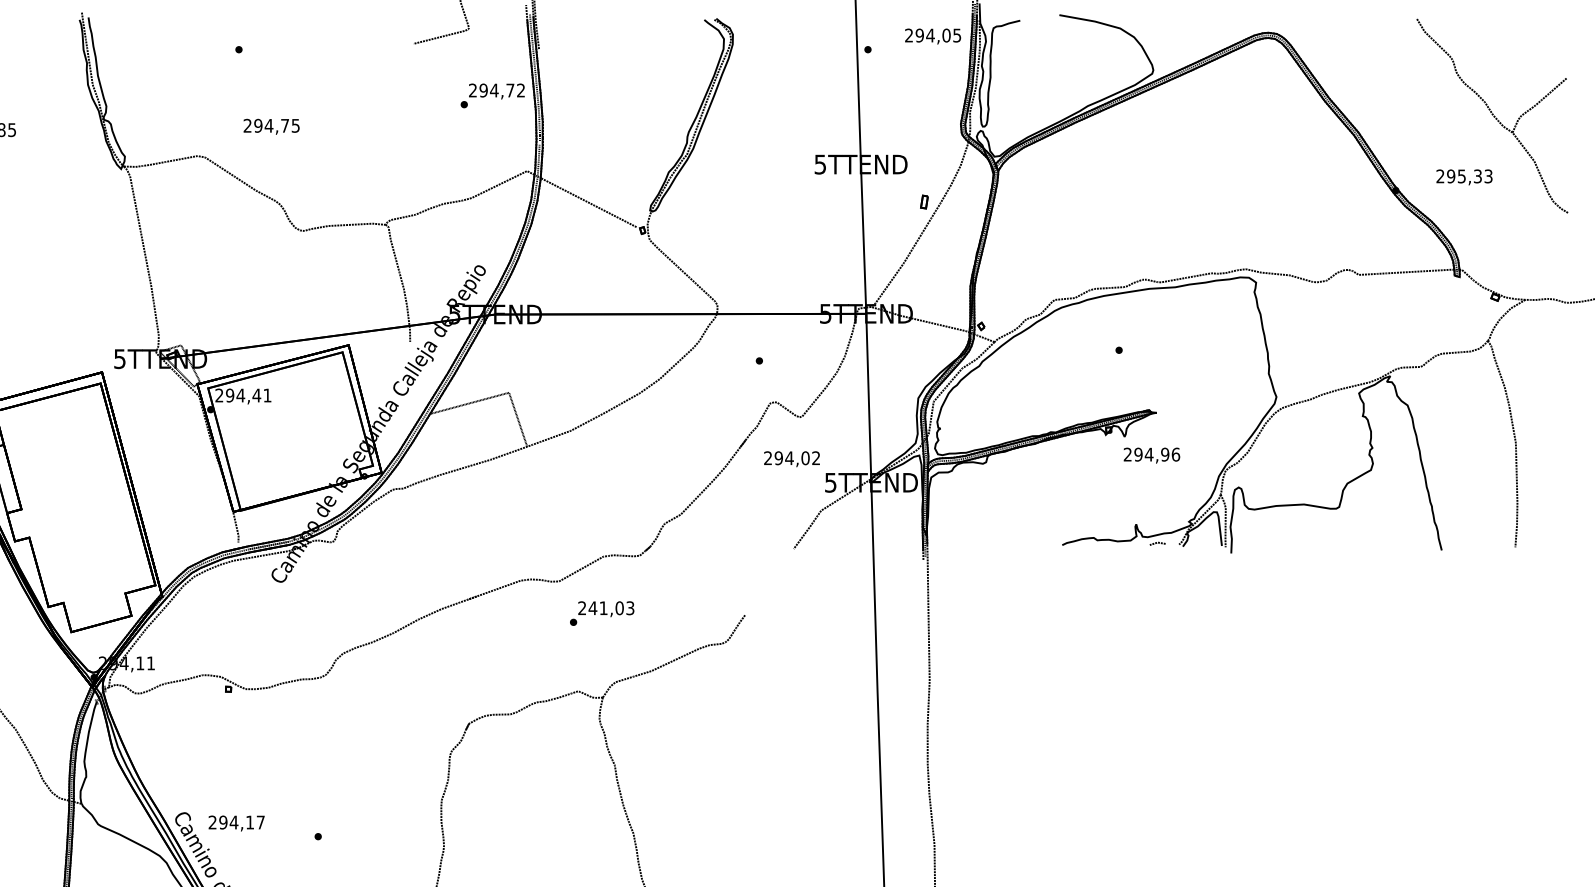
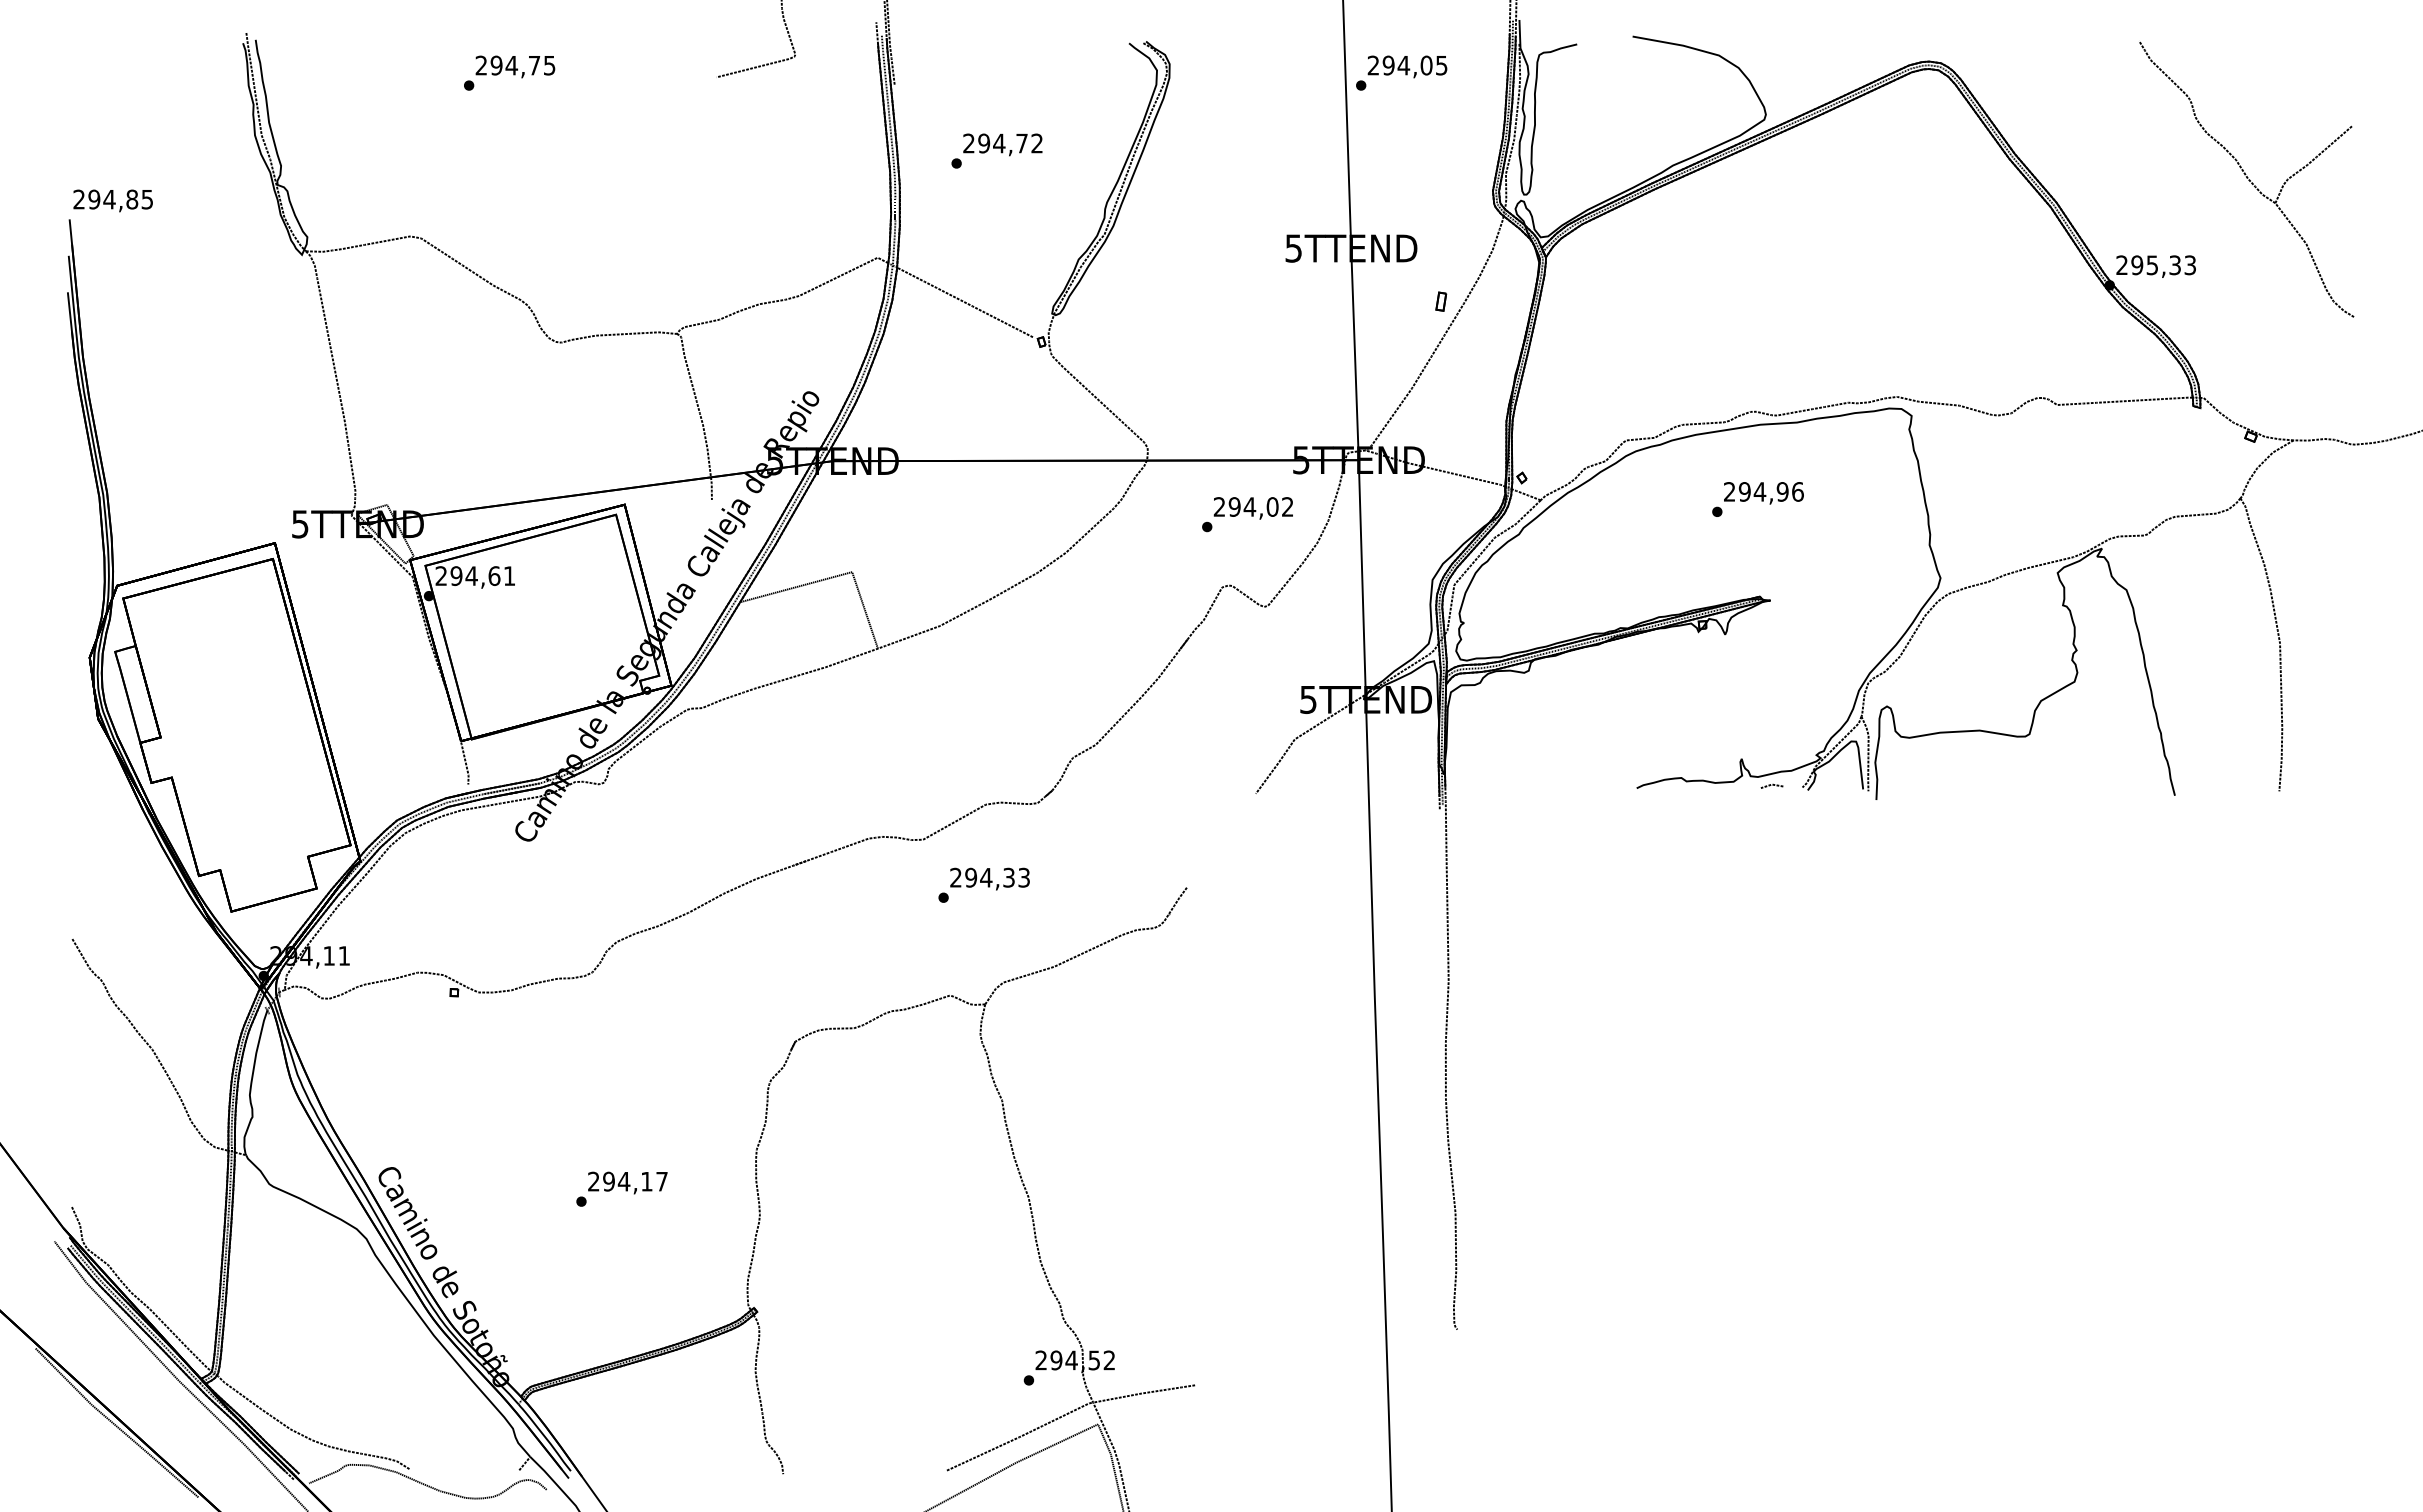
text: (933, 36) -> (1407, 66), moved
text: (492, 95) -> (996, 150), moved
text: (271, 126) -> (515, 66), moved
text: (1464, 177) -> (2155, 266), moved
text: (256, 395) -> (494, 576), 294,41 -> 294,61
text: (1151, 455) -> (1763, 493), moved
text: (791, 459) -> (1252, 508), moved
text: (605, 608) -> (989, 877), 241,03 -> 294,33
text: (236, 823) -> (627, 1182), moved

